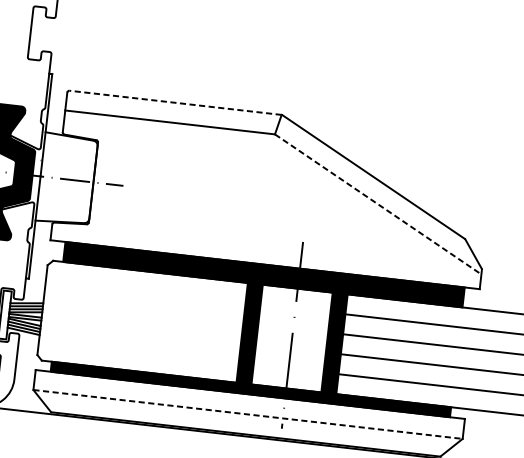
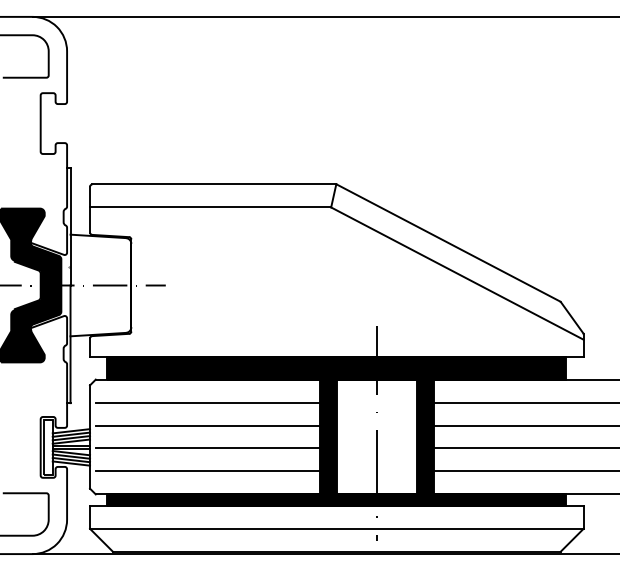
line: (175, 102) -> (214, 184), dashed -> solid
line: (378, 204) -> (457, 273), dashed -> solid
line: (148, 291) -> (207, 402), added
line: (145, 311) -> (207, 425), added
line: (143, 331) -> (207, 448), added
line: (141, 351) -> (207, 471), added
line: (247, 414) -> (336, 528), dashed -> solid

